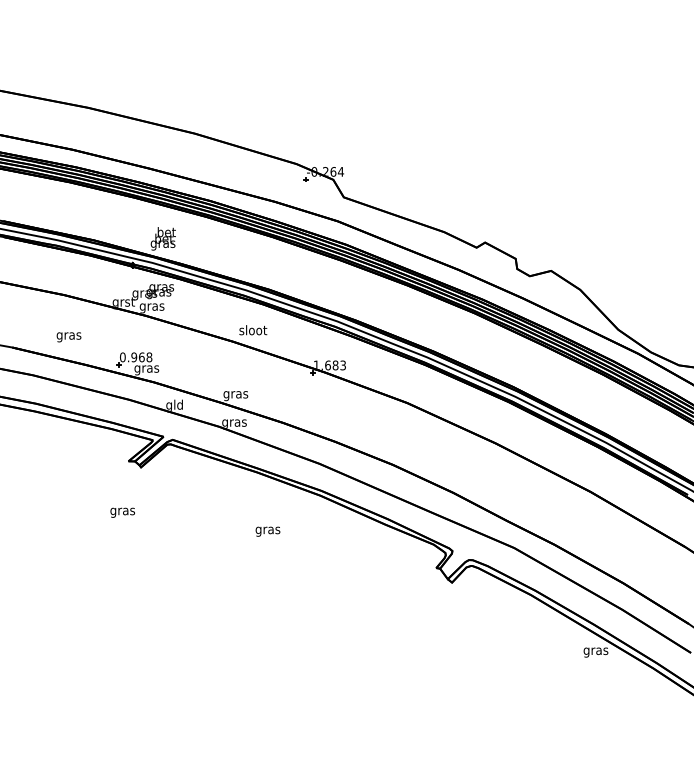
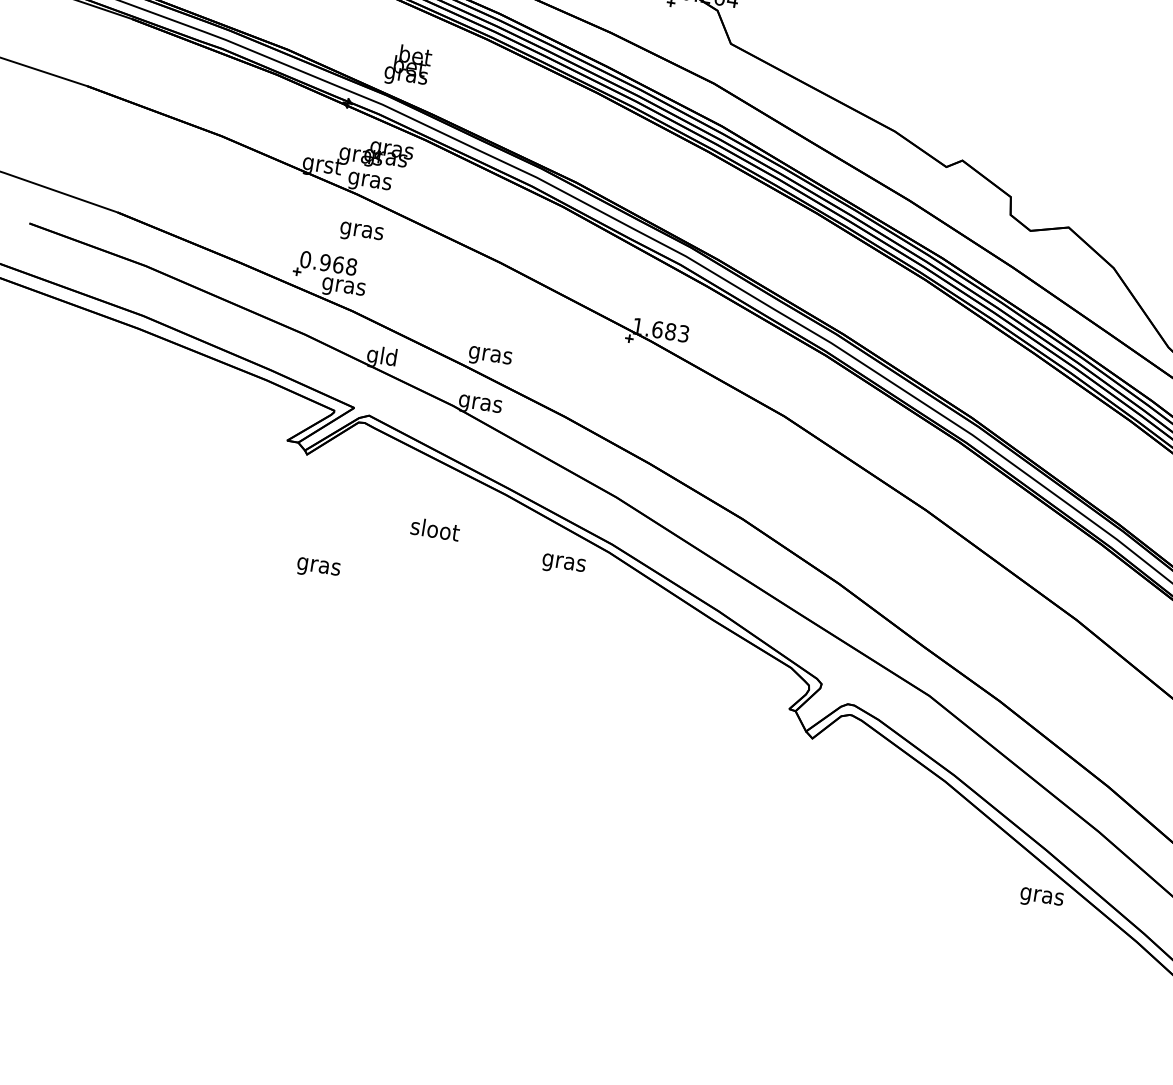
text: (253, 330) -> (435, 529), moved
text: (68, 337) -> (360, 233), moved
text: (122, 512) -> (318, 567), moved
text: (267, 531) -> (562, 564), moved

